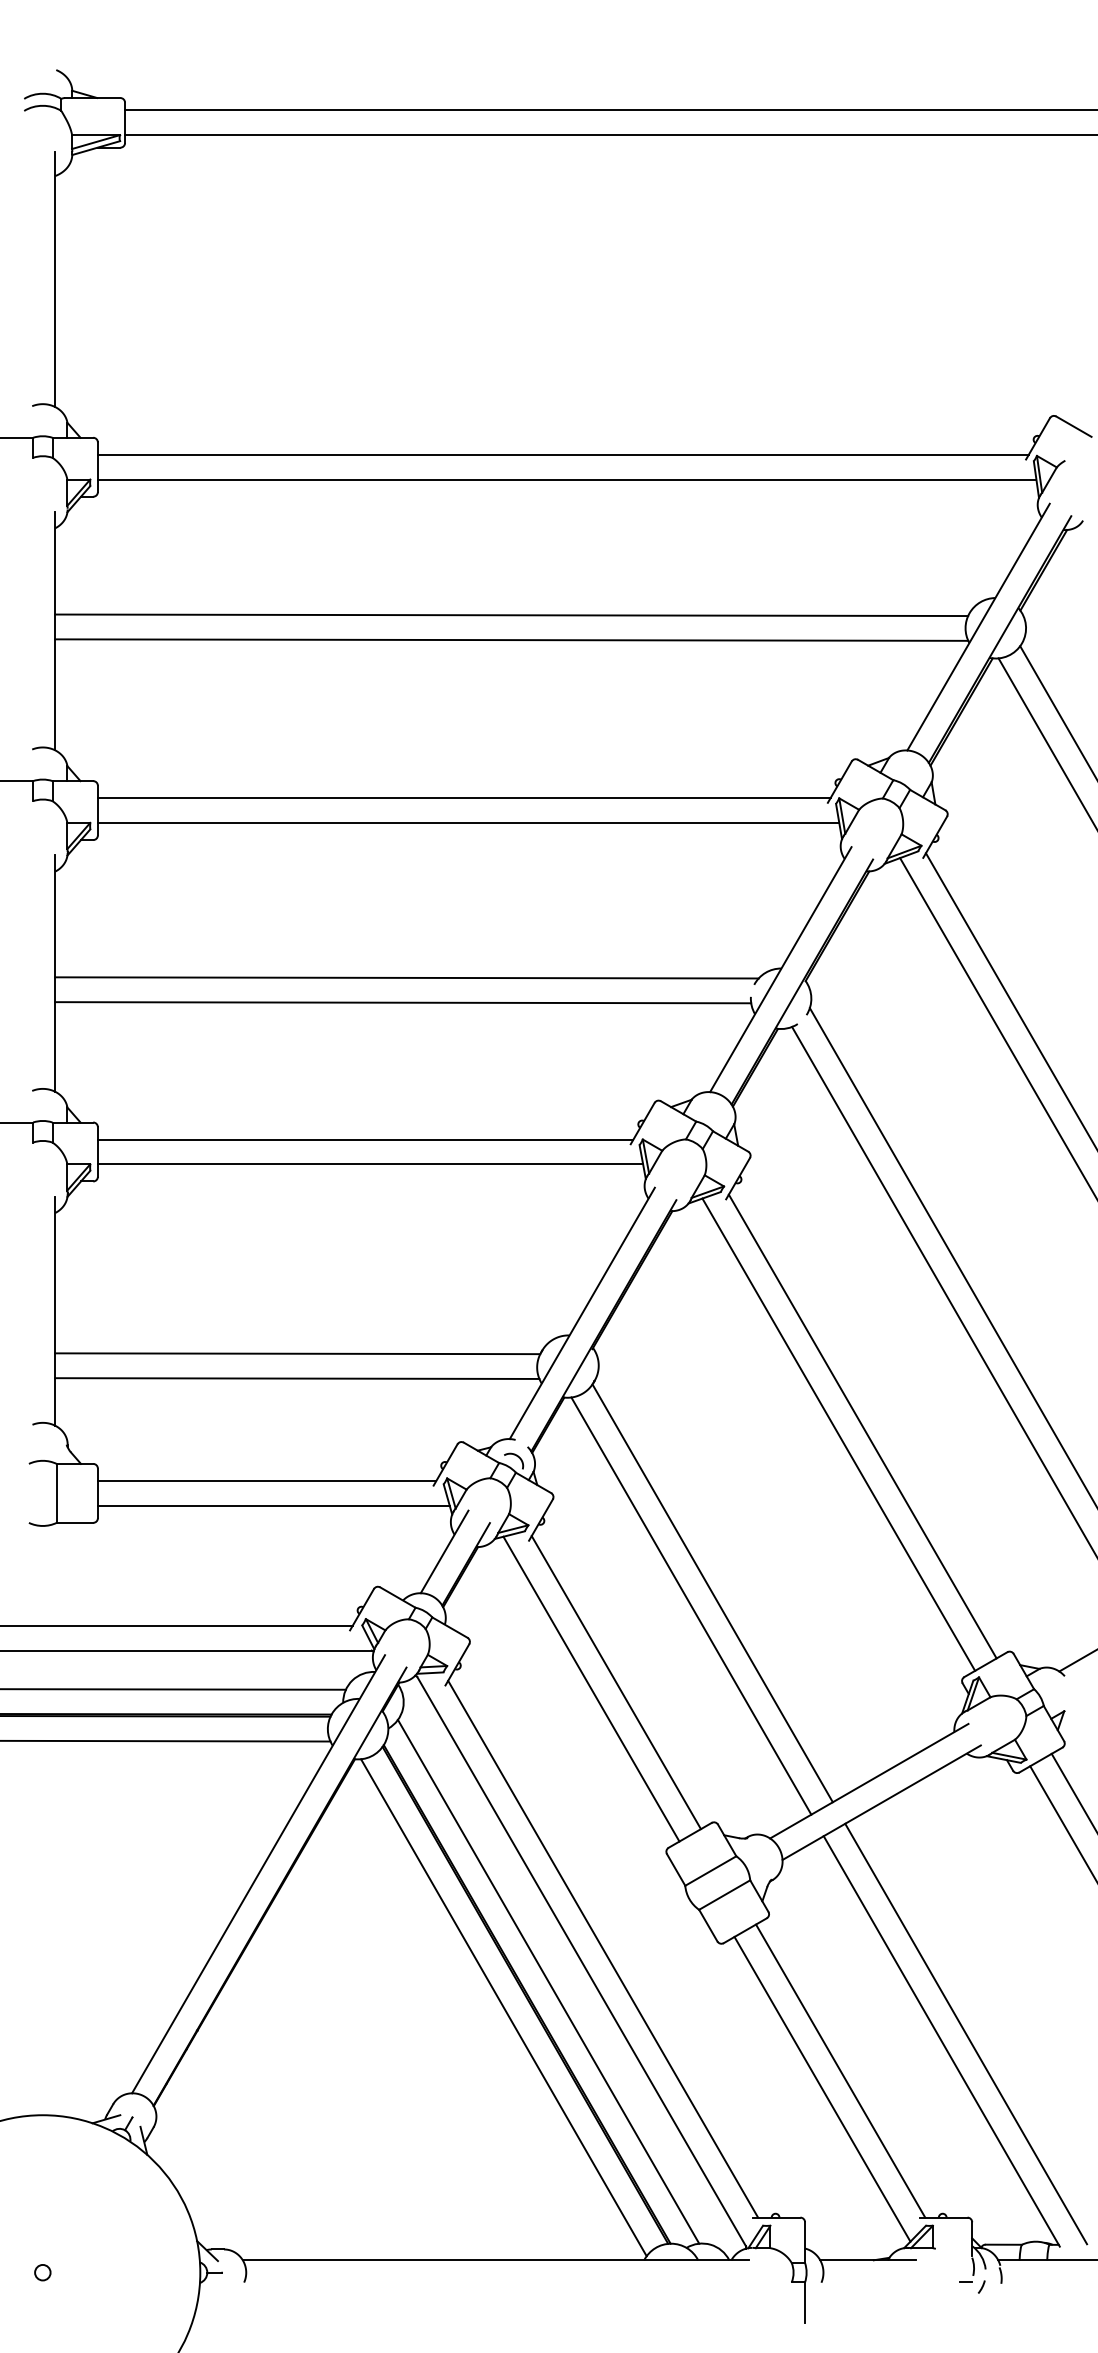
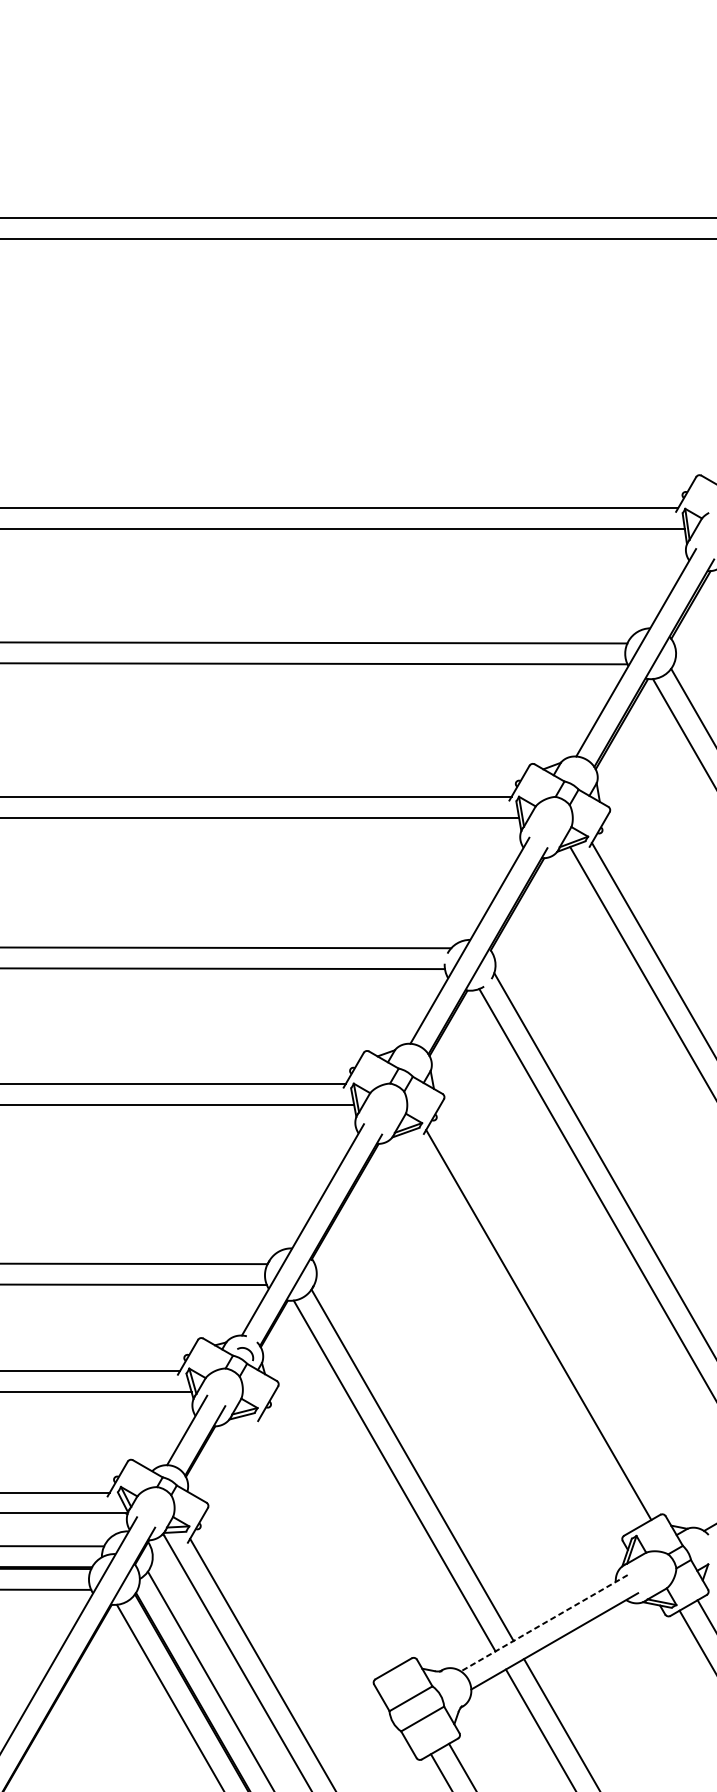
line: (838, 1434) -> (518, 1331), removed
line: (615, 1682) -> (330, 1540), removed
line: (591, 1688) -> (310, 1545), removed
line: (869, 1781) -> (544, 1623), solid -> dashed

